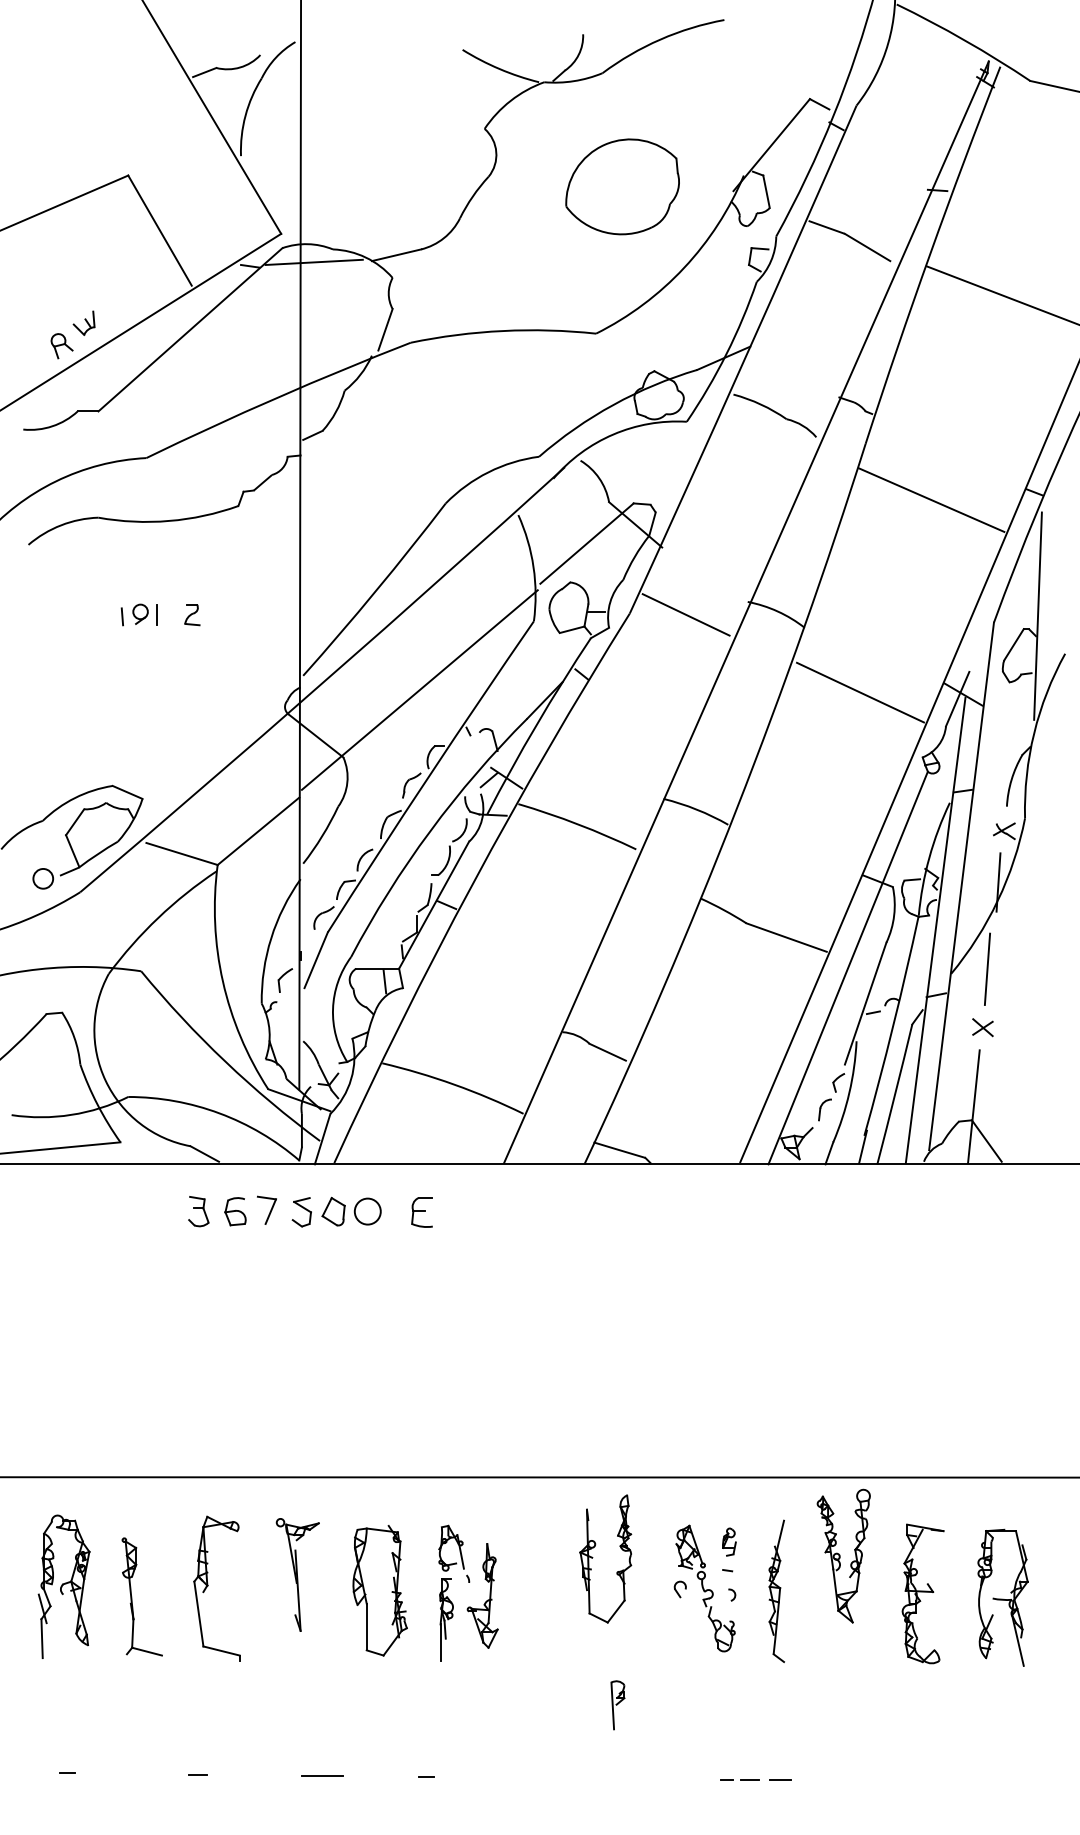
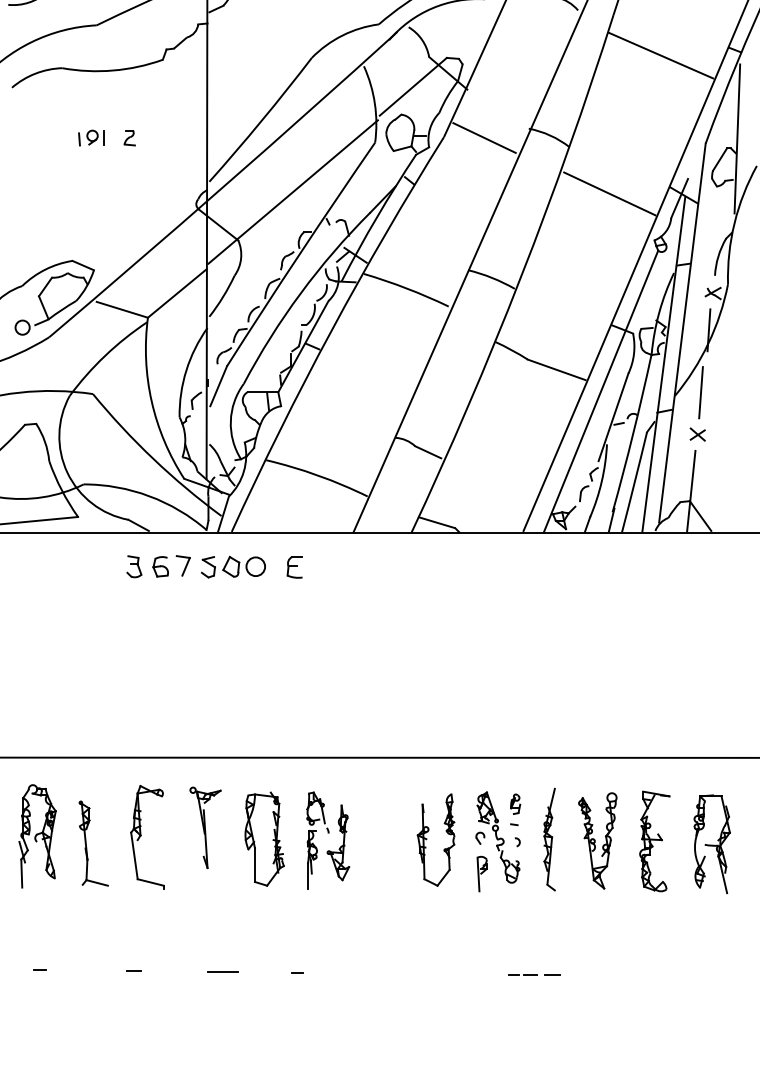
part: (843, 1555) -> (597, 840), moved
part: (593, 1557) -> (427, 839), moved
part: (617, 1705) -> (481, 874), moved

